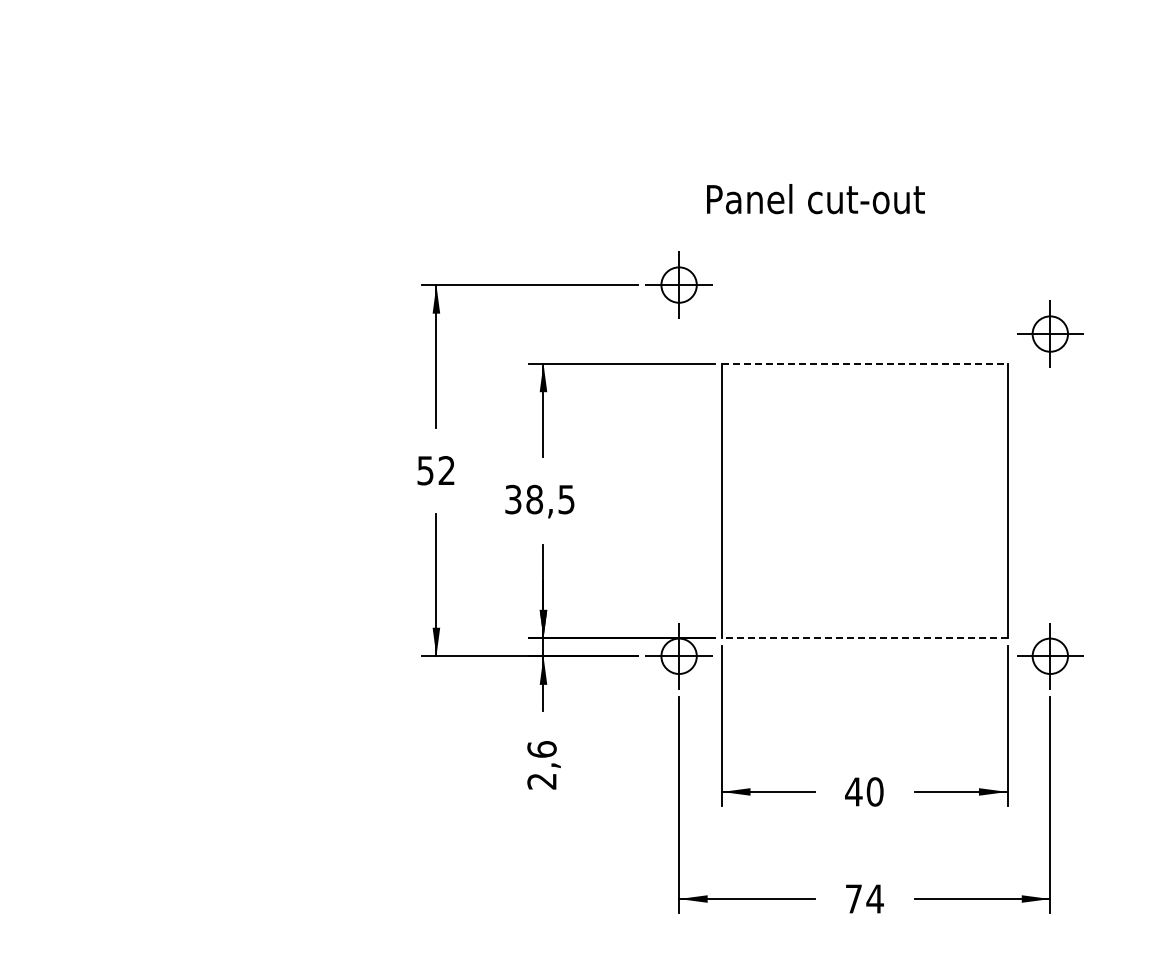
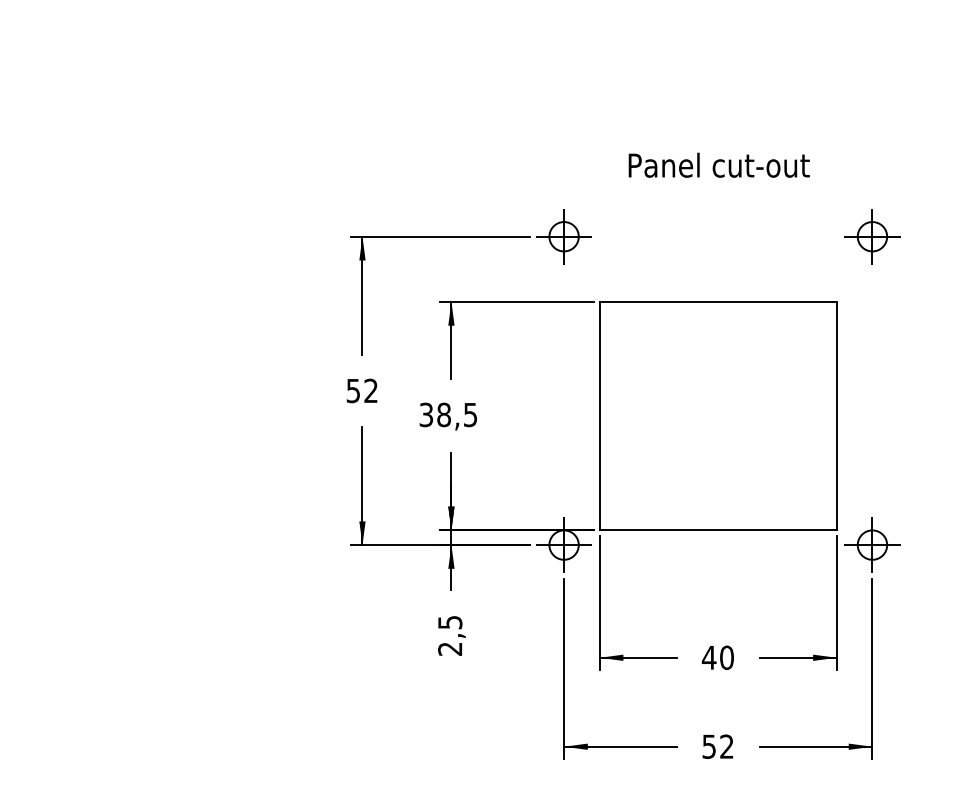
text: (815, 199) -> (718, 165), moved
part: (1050, 333) -> (872, 236), moved
line: (864, 363) -> (718, 301), dashed -> solid
line: (864, 638) -> (718, 530), dashed -> solid
text: (541, 749) -> (449, 622), 2,6 -> 2,5
text: (864, 898) -> (718, 746), 74 -> 52

